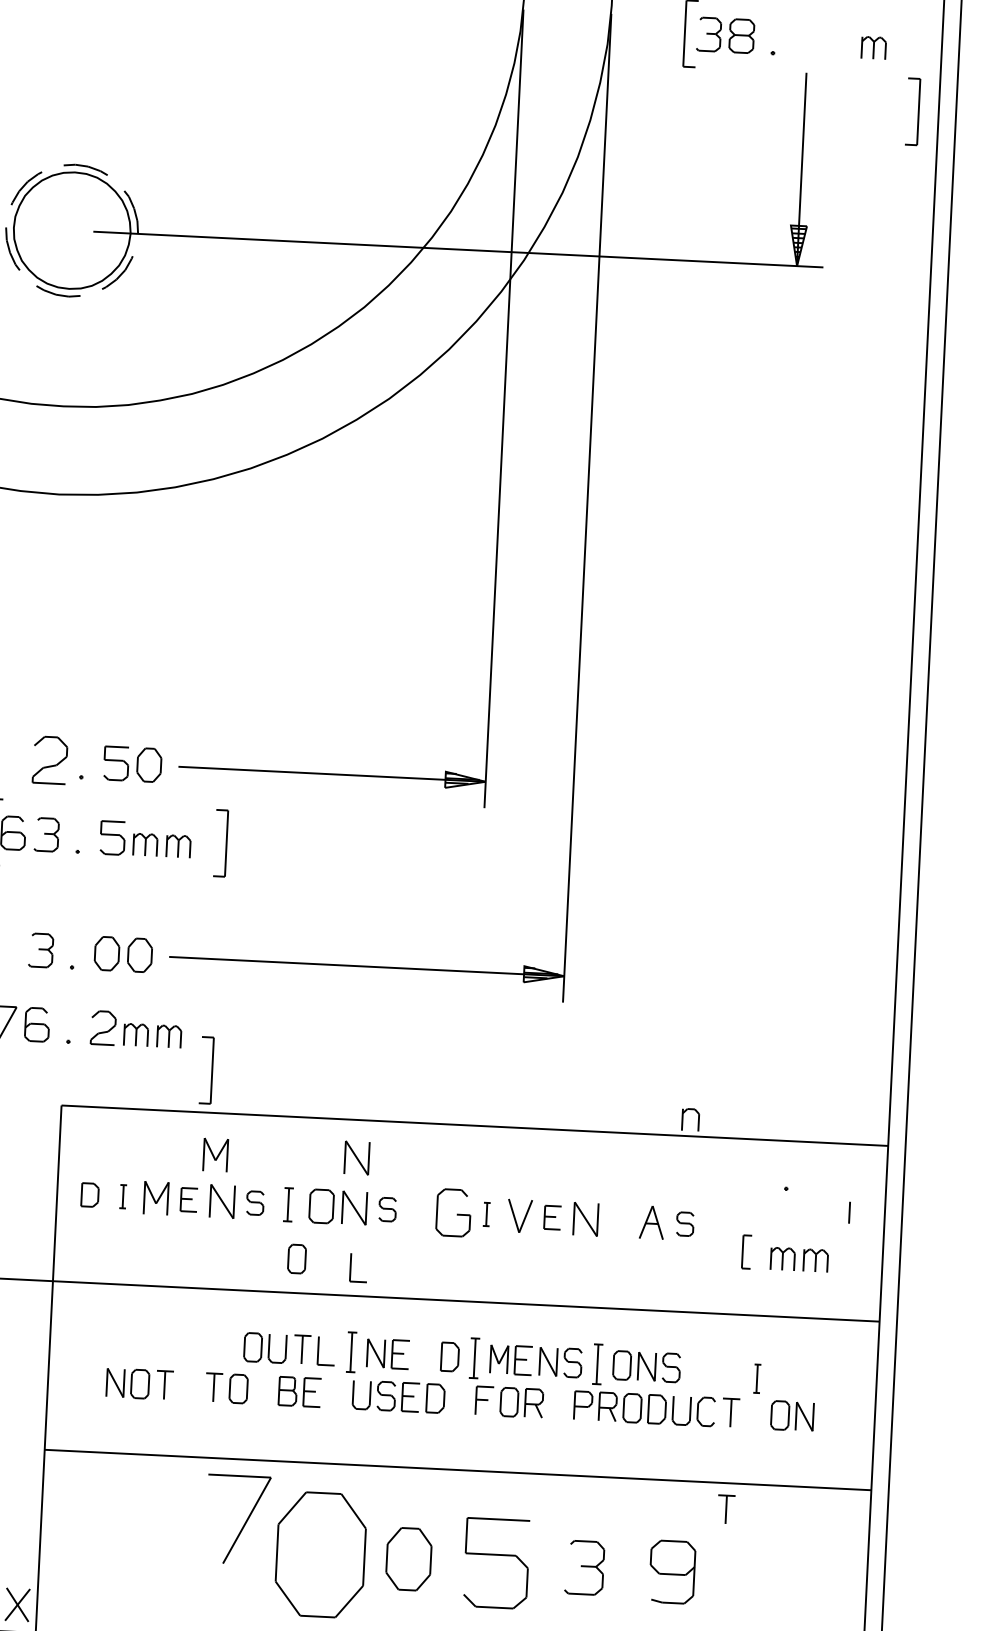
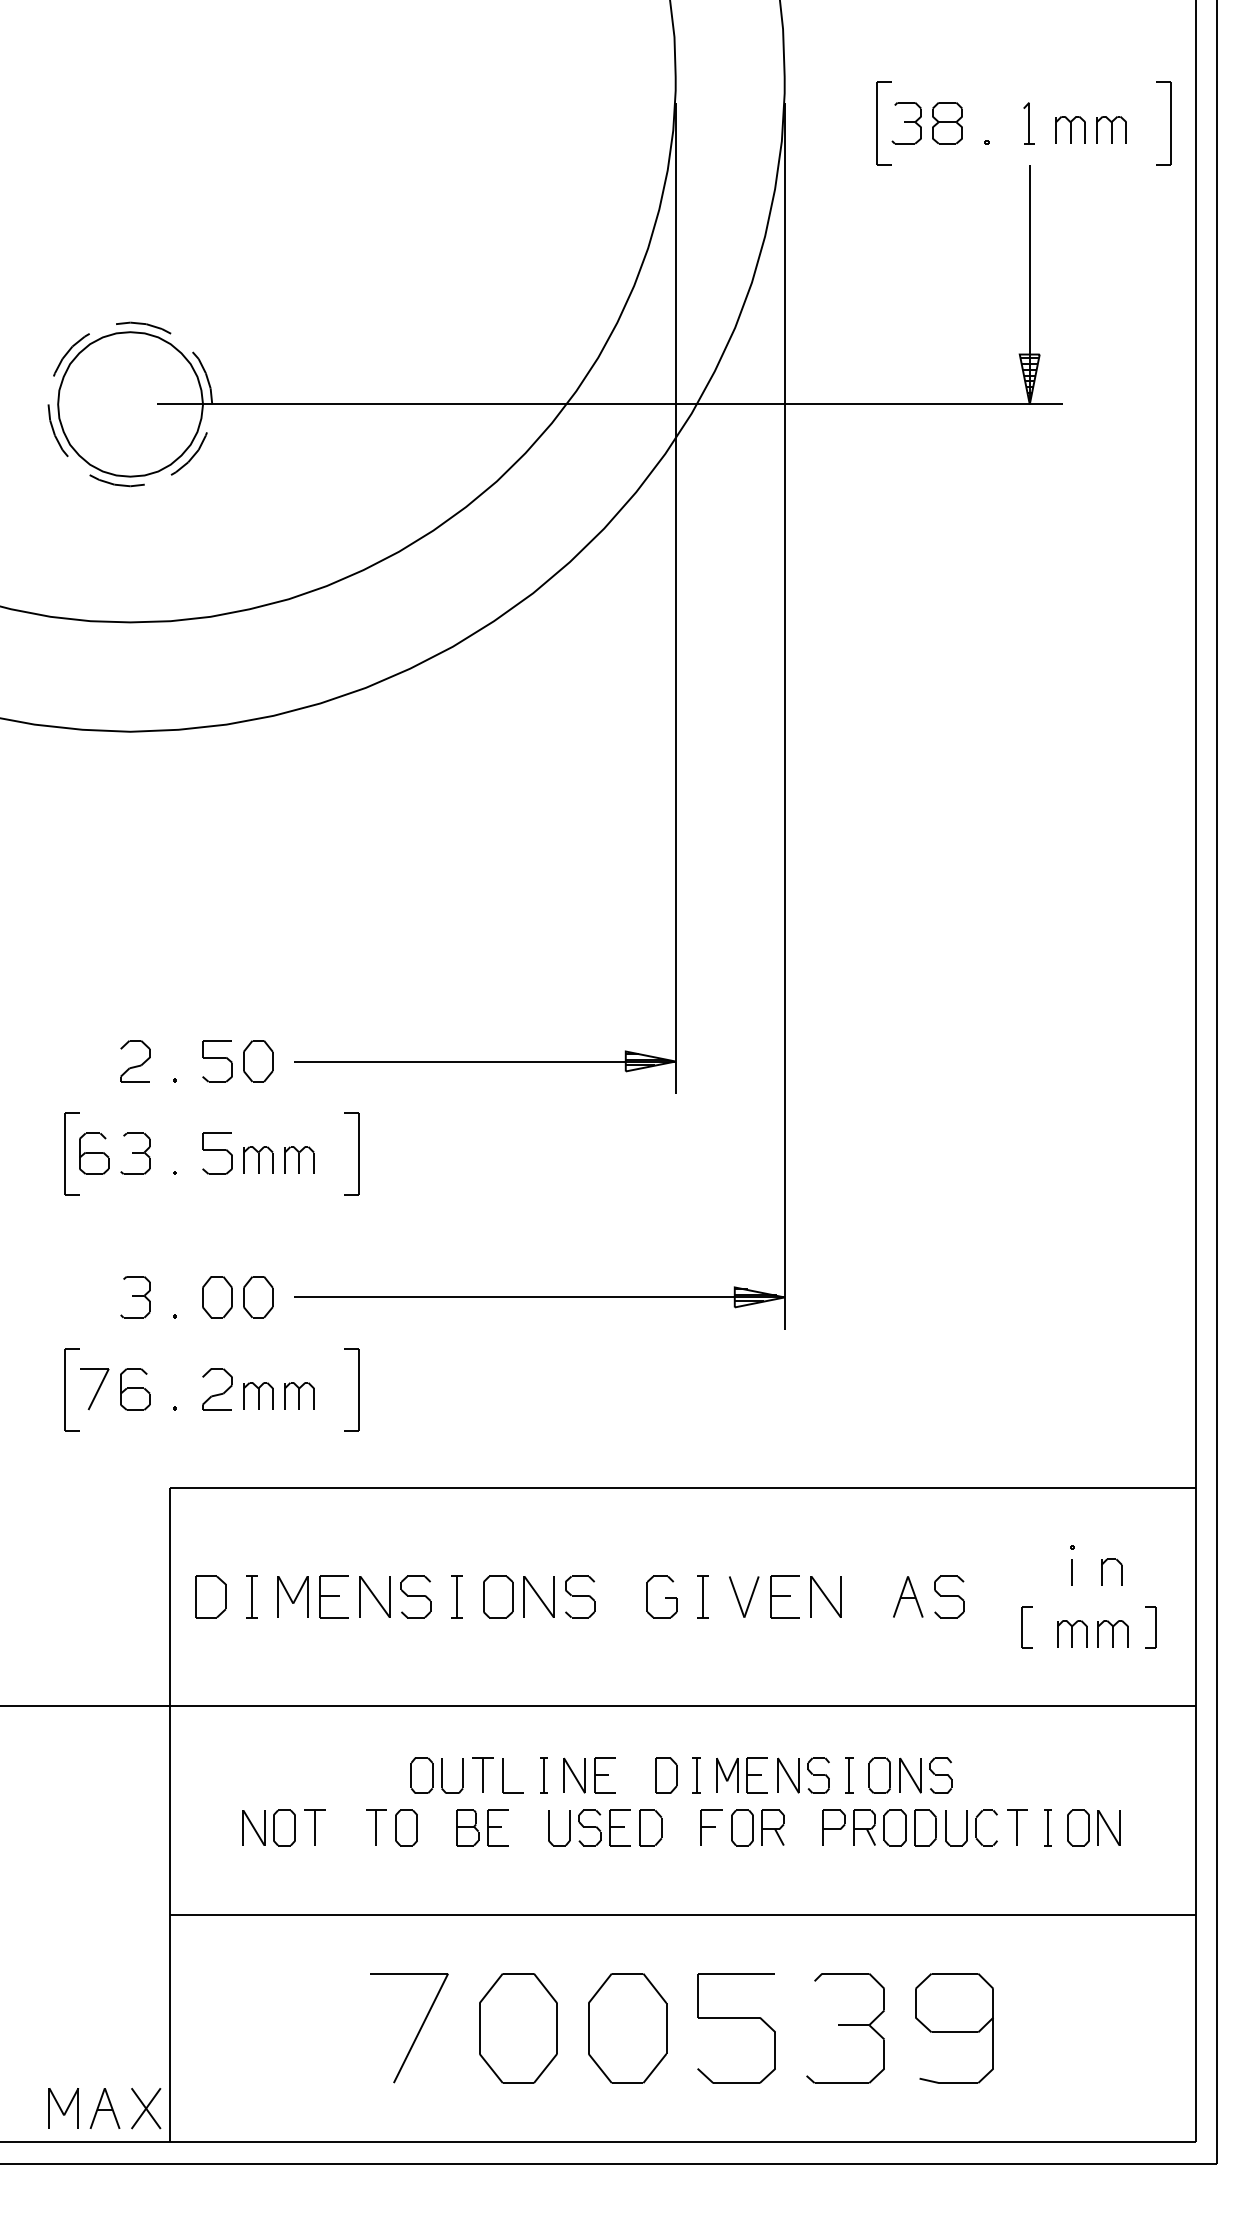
part: (807, 39) -> (1028, 123), added
part: (840, 46) -> (1070, 129), added
part: (918, 112) -> (1170, 123), moved
part: (50, 760) -> (135, 1061), size x0.71
part: (212, 1070) -> (358, 1389), moved
part: (683, 1118) -> (1102, 1571), moved
part: (215, 1154) -> (363, 1539), removed
part: (356, 1157) -> (538, 1534), removed
part: (89, 1194) -> (210, 1596), size x1.43
part: (122, 1196) -> (251, 1596), size x1.43
part: (188, 1199) -> (333, 1596), size x1.43
part: (254, 1202) -> (415, 1596), size x1.43
part: (387, 1209) -> (580, 1596), size x1.43
part: (453, 1212) -> (661, 1596), size x0.71
line: (849, 1212) -> (1071, 1572), moved
part: (486, 1214) -> (702, 1596), size x1.43
part: (552, 1217) -> (784, 1596), size x1.43
part: (685, 1223) -> (949, 1596), size x1.43
part: (846, 1256) -> (1150, 1627), added
part: (296, 1258) -> (470, 1663), removed
part: (351, 1267) -> (538, 1670), removed
part: (351, 1352) -> (543, 1775), size x0.71
part: (474, 1358) -> (696, 1775), size x0.71
part: (597, 1364) -> (849, 1775), size x0.71
part: (756, 1378) -> (1047, 1827), moved
part: (726, 1509) -> (1017, 1947), removed
part: (244, 1523) -> (417, 2032), moved
part: (320, 1555) -> (518, 2028), size x0.71
part: (408, 1559) -> (627, 2028), size x1.43
part: (584, 1567) -> (845, 2028), size x1.67
part: (672, 1572) -> (954, 2028), size x1.43

